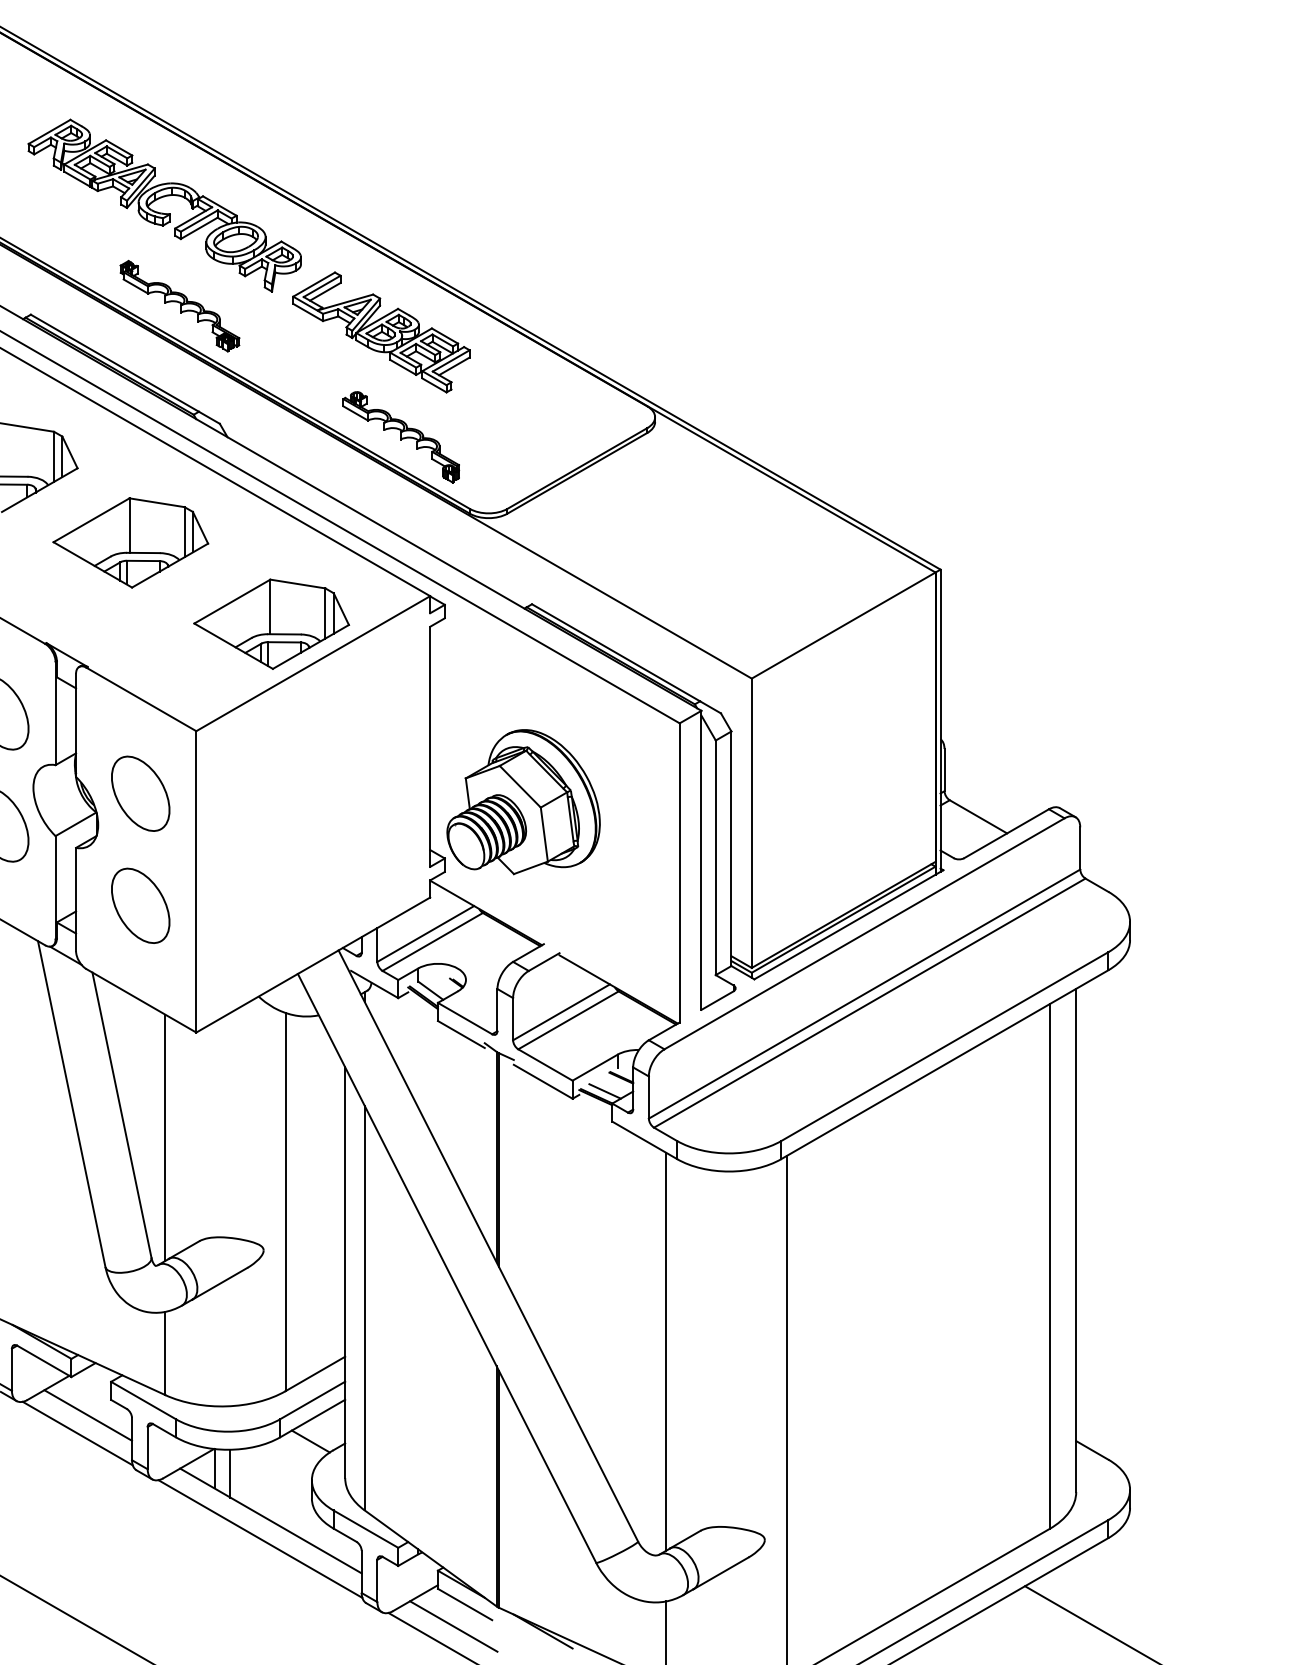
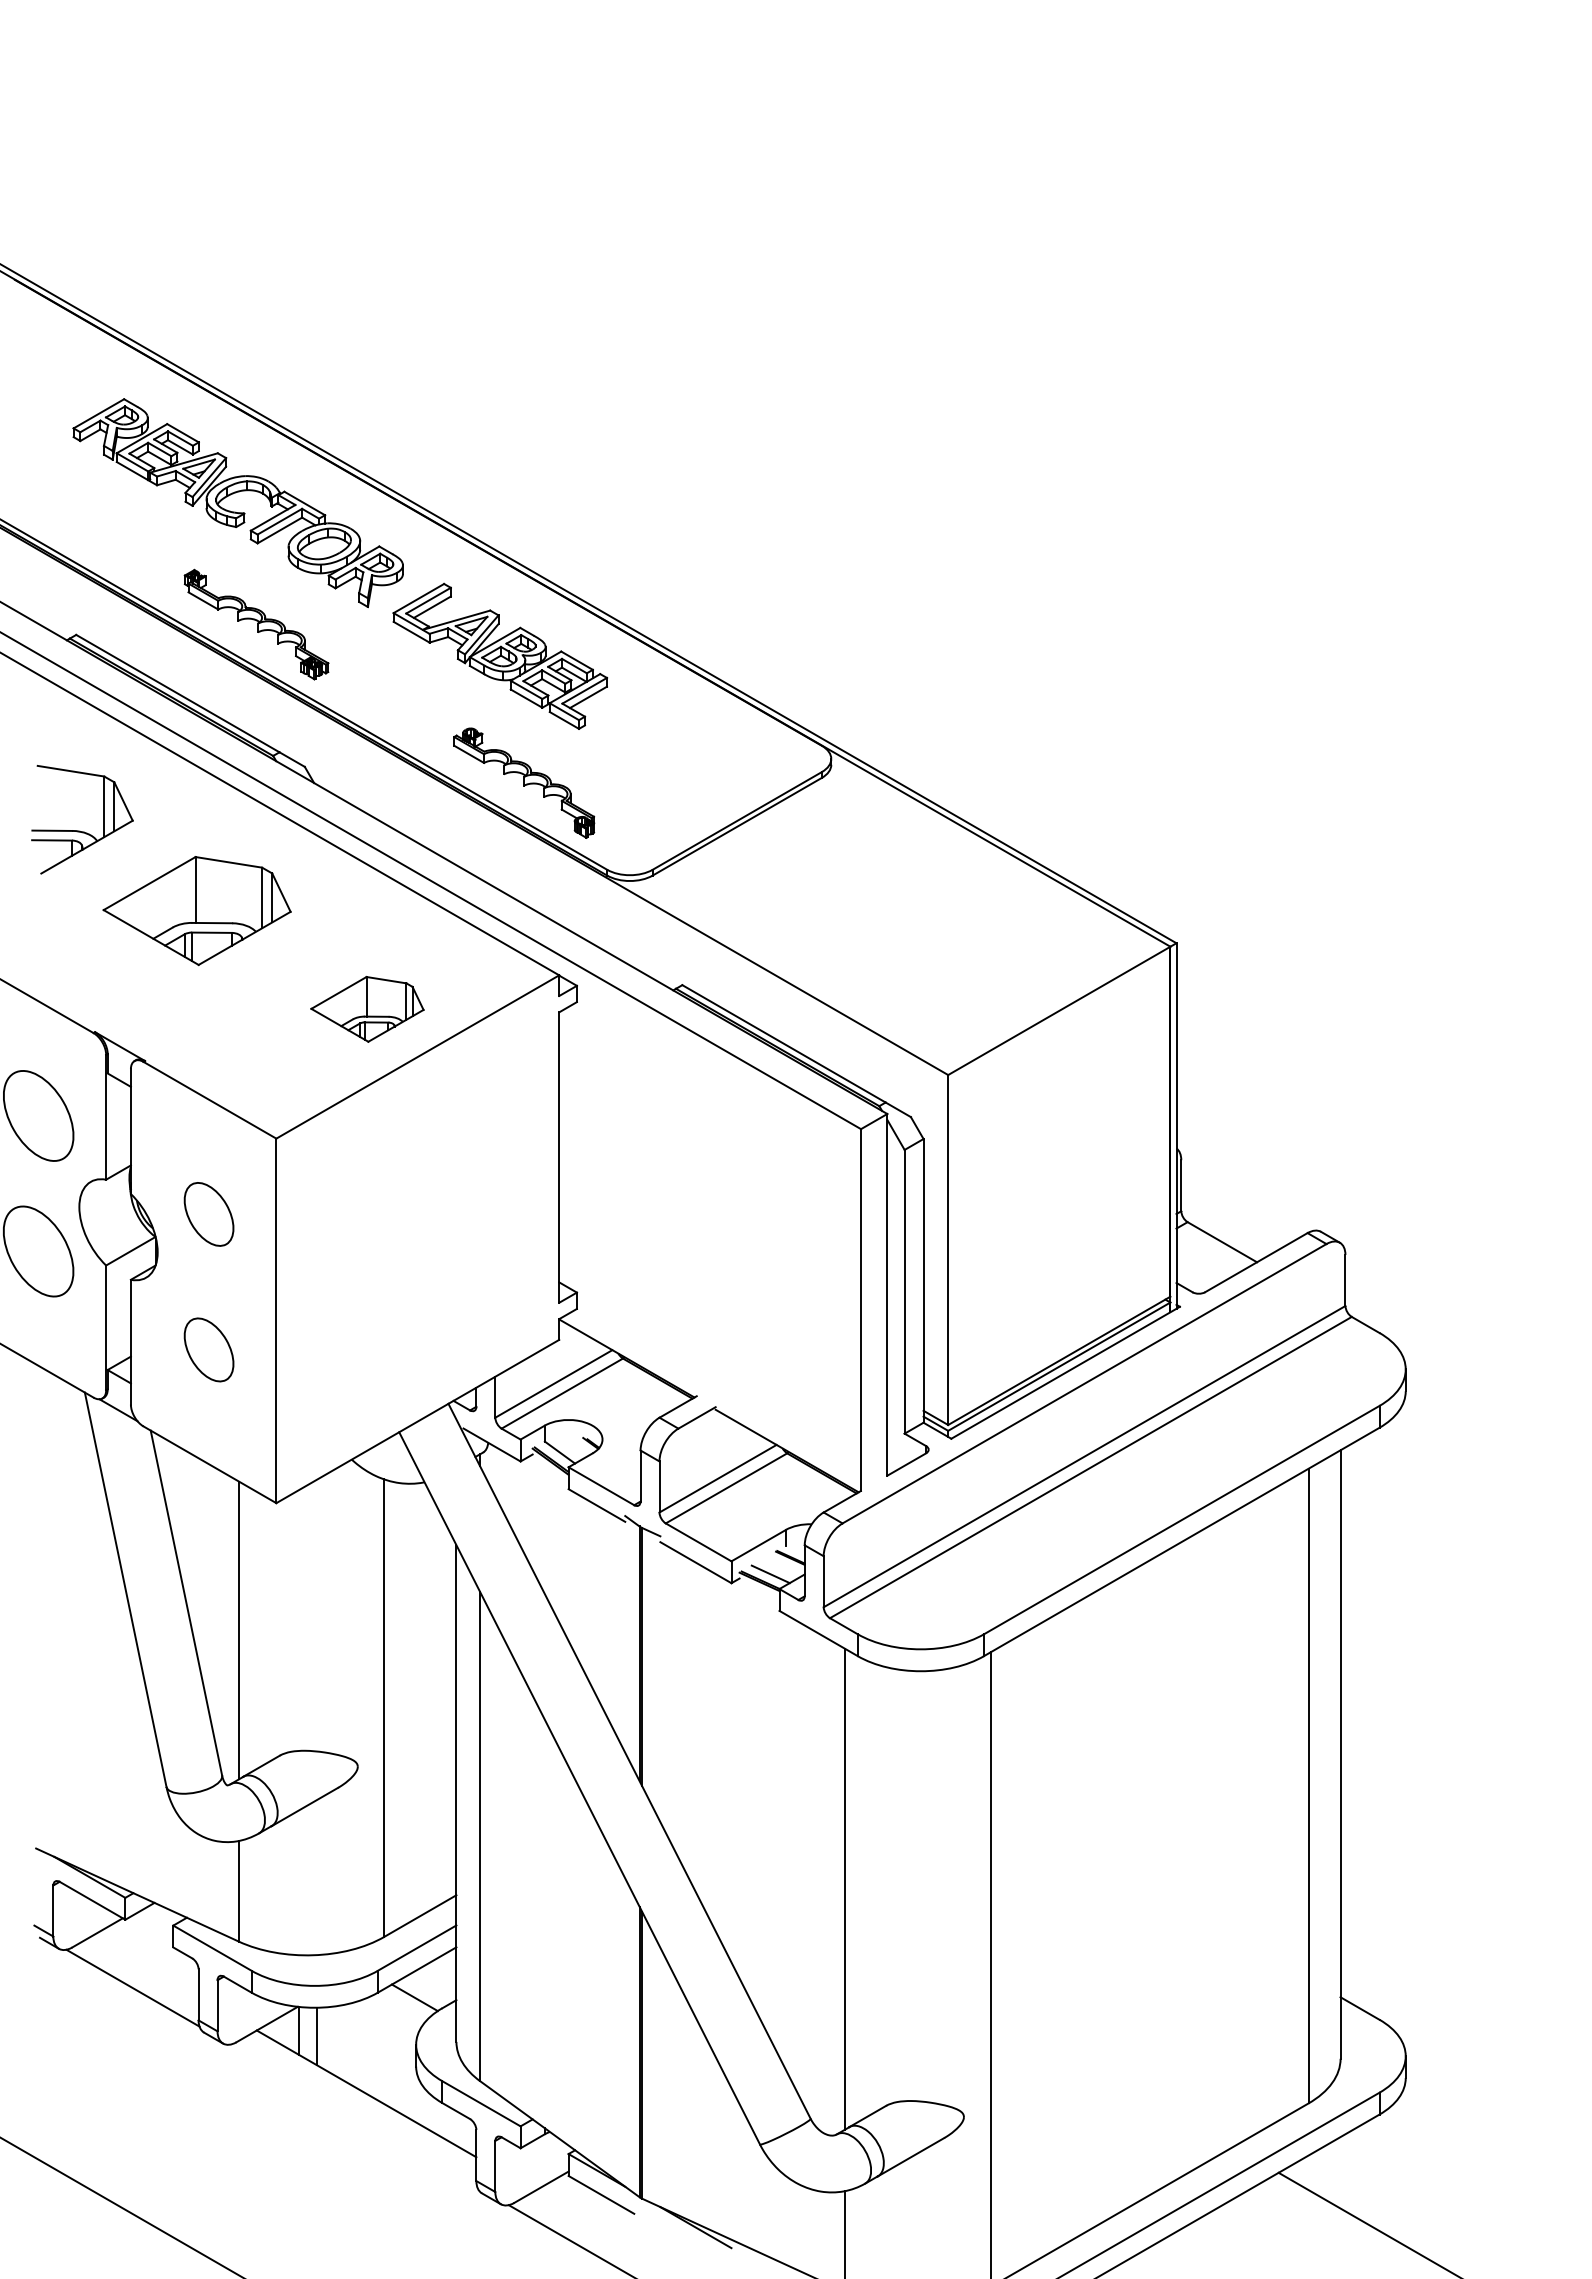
part: (271, 624) -> (367, 1009), size x0.6
part: (140, 793) -> (208, 1214), size x0.7
part: (523, 802) -> (672, 1224), removed
part: (140, 905) -> (208, 1349), size x0.7
line: (88, 1414) -> (145, 1965), removed
line: (260, 1538) -> (353, 2115), removed
line: (453, 1626) -> (587, 2221), removed

